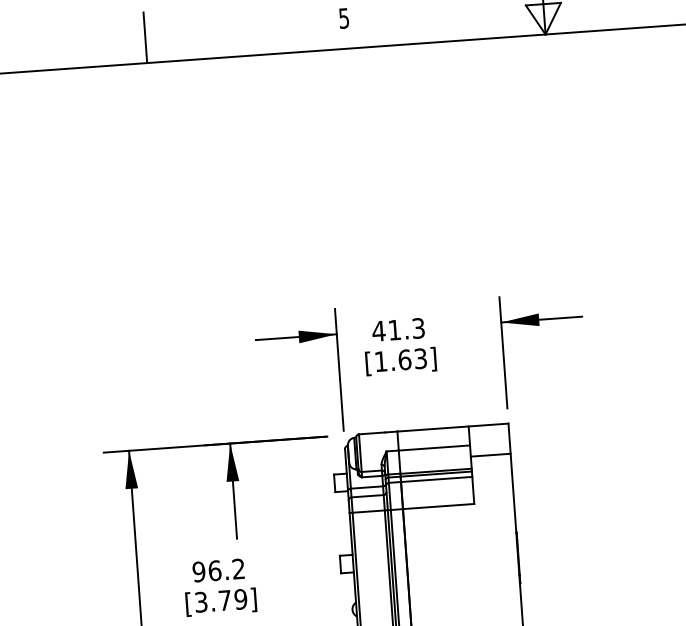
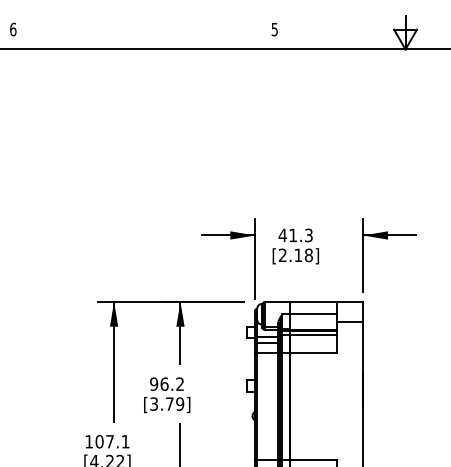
line: (145, 37) -> (144, 32), removed
text: (400, 360) -> (295, 255), [1.63] -> [2.18]

